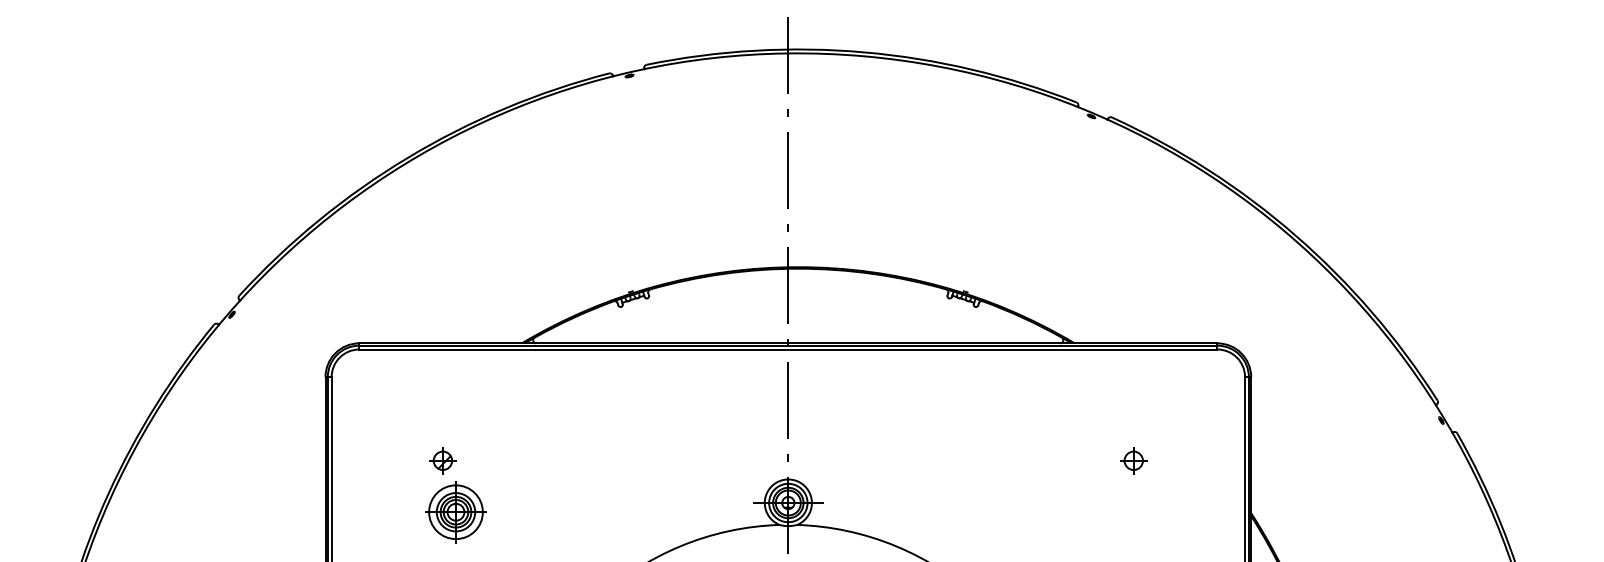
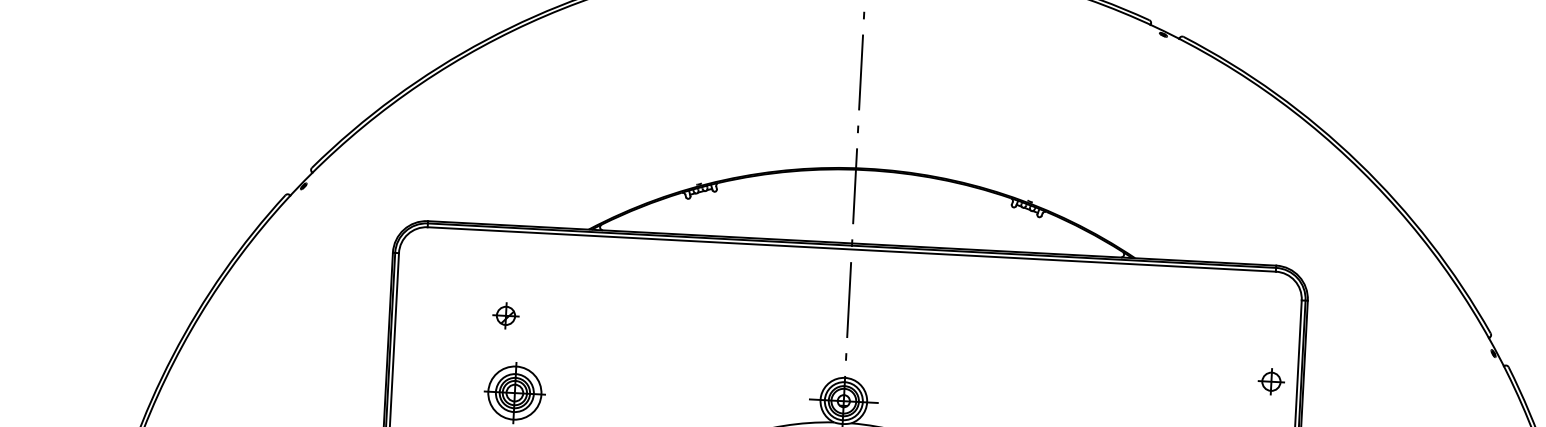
part: (442, 460) -> (505, 315), moved
part: (1133, 460) -> (1271, 381), moved

